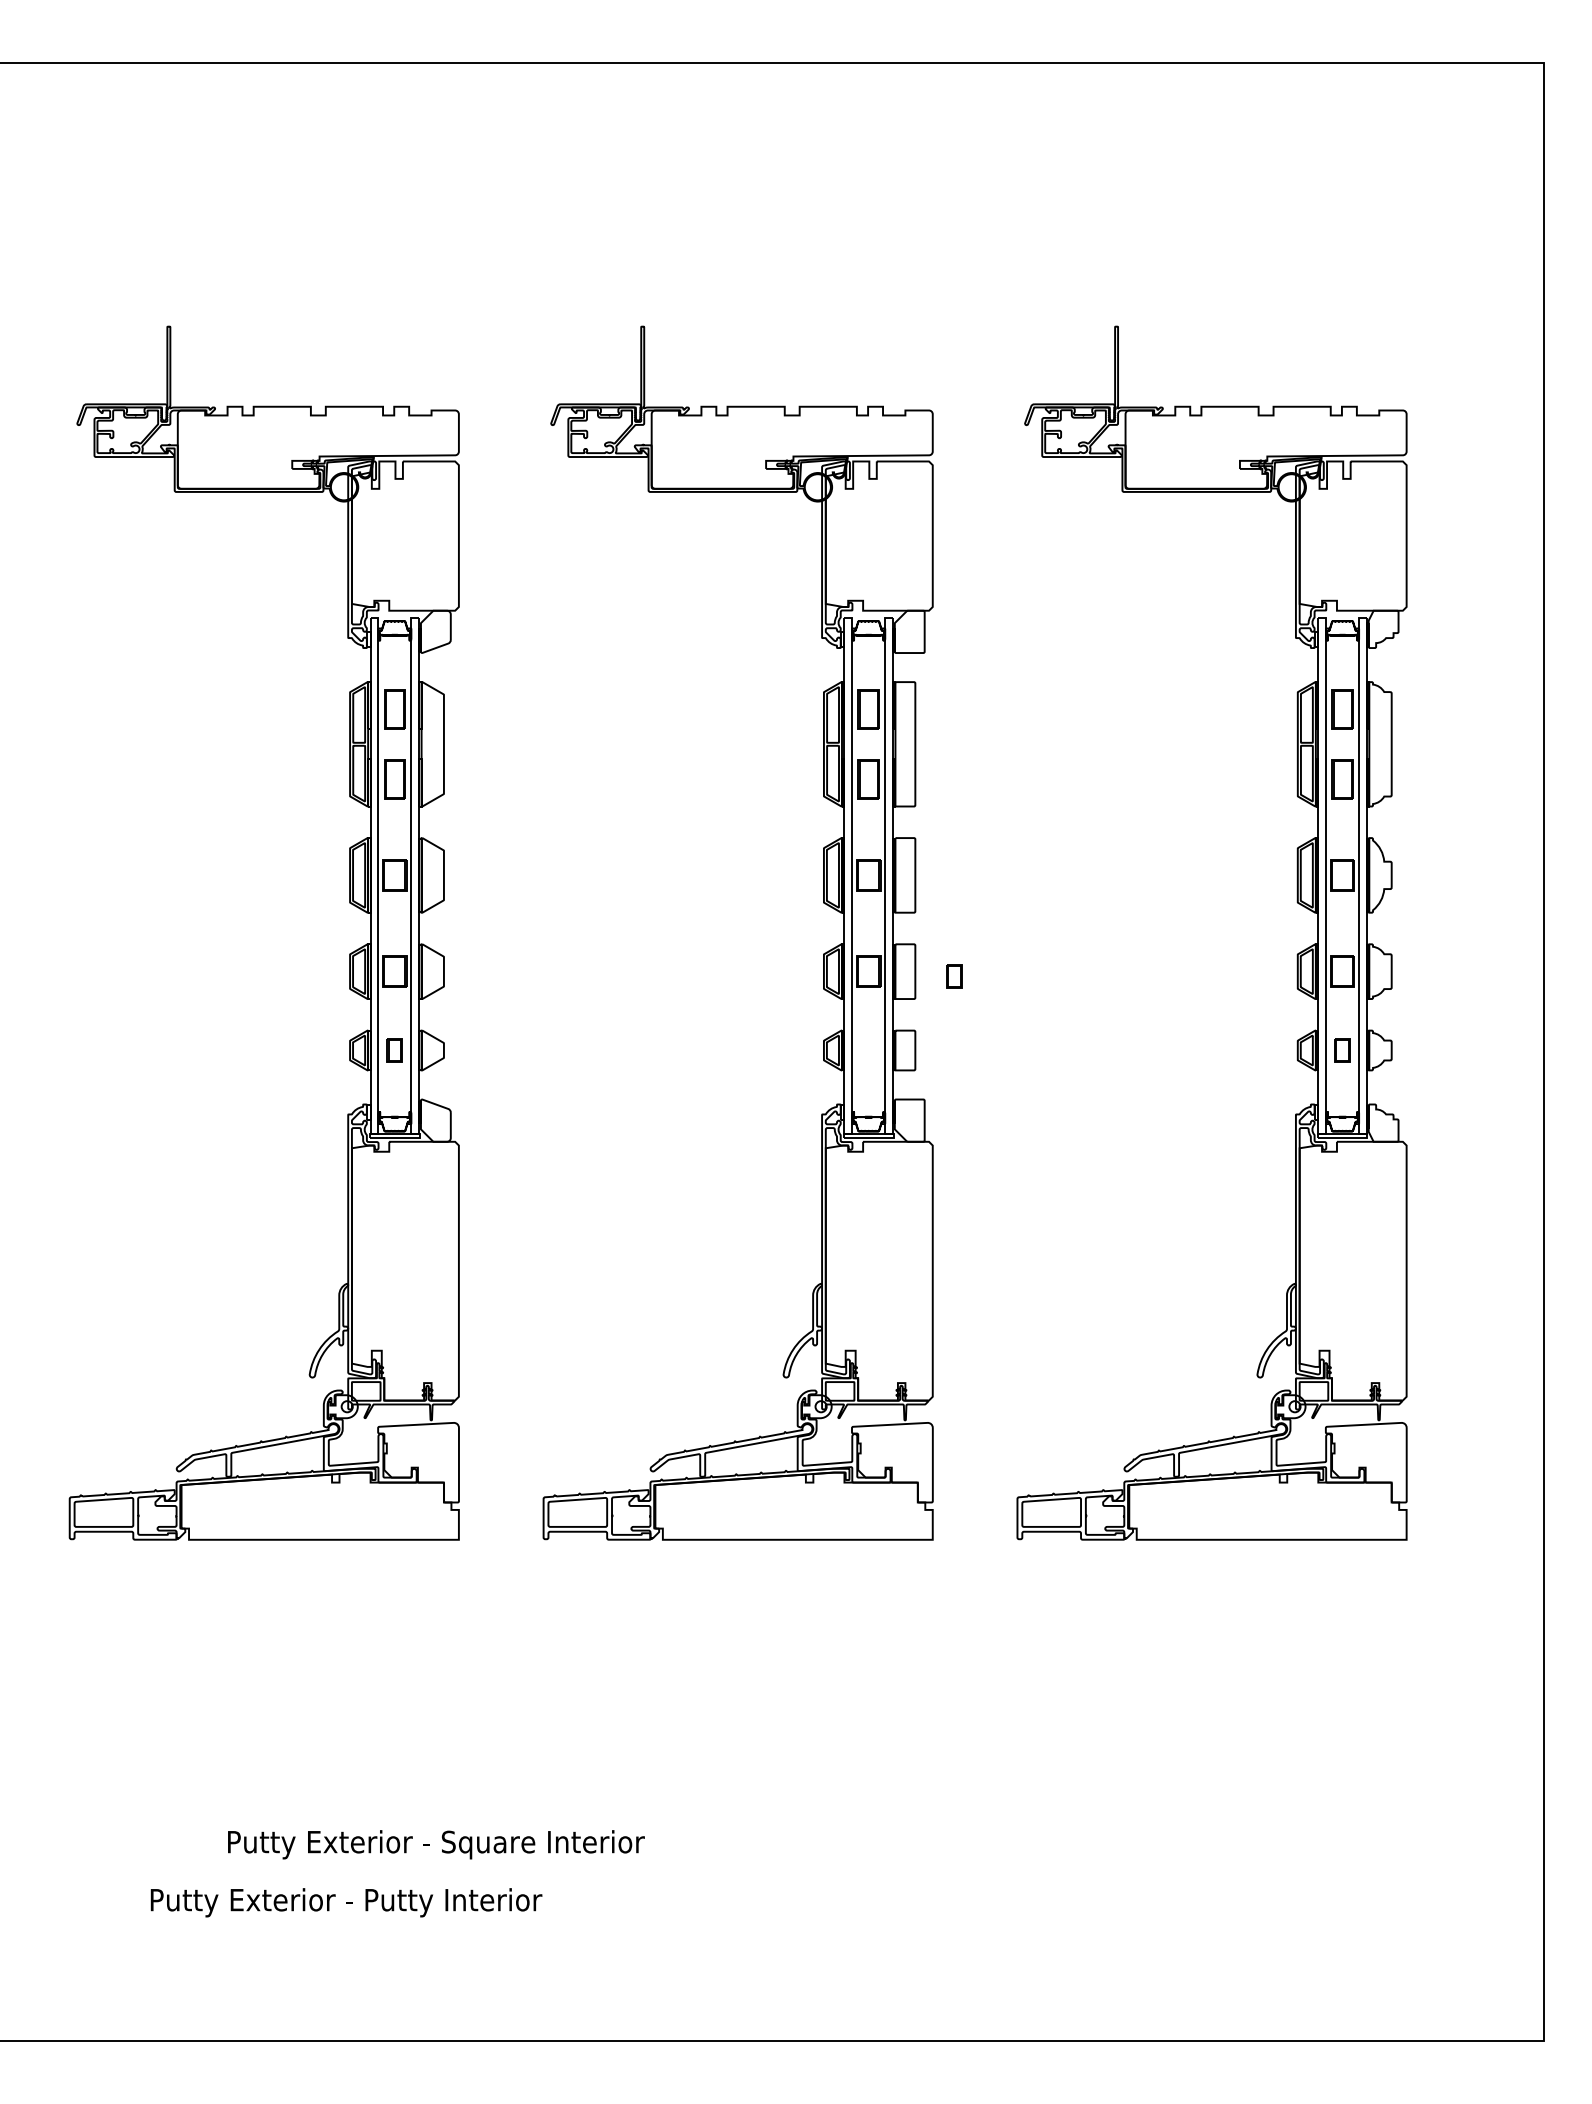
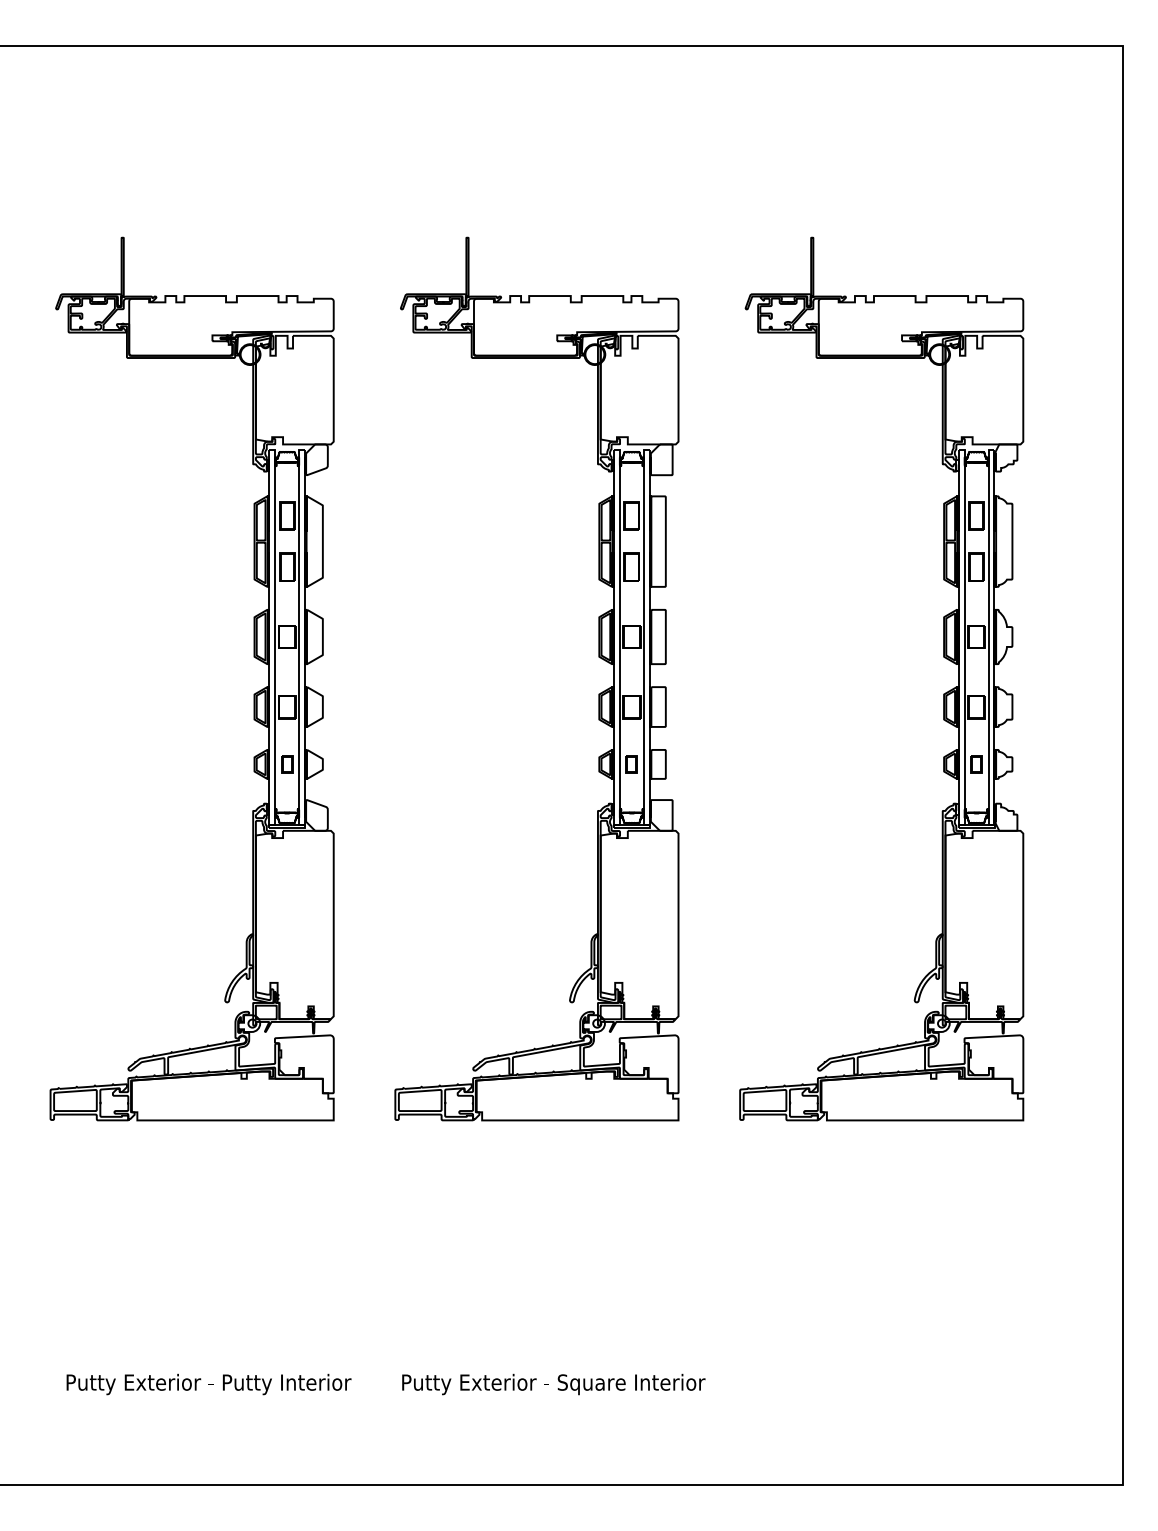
part: (954, 976) -> (631, 764), moved
text: (436, 1844) -> (553, 1384), moved
text: (346, 1902) -> (209, 1384), moved

